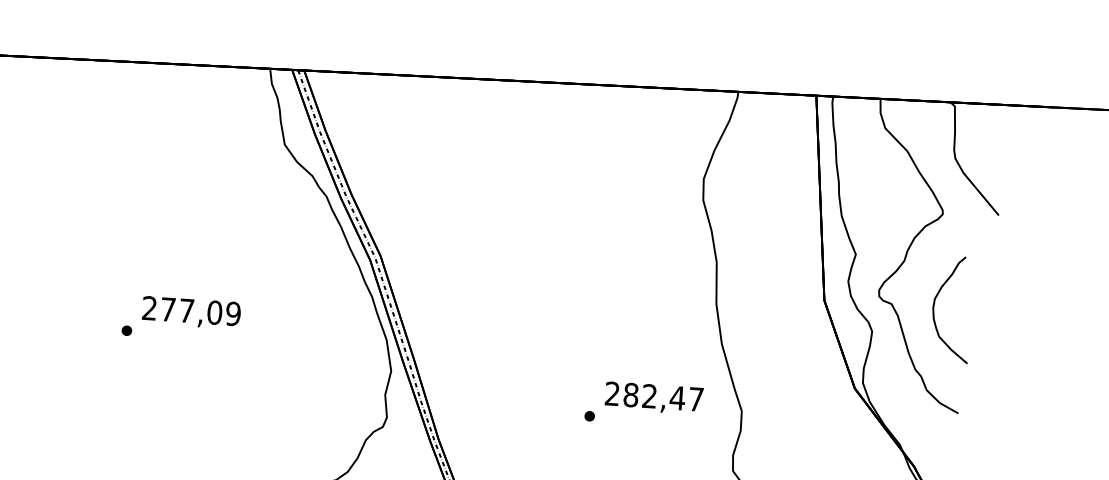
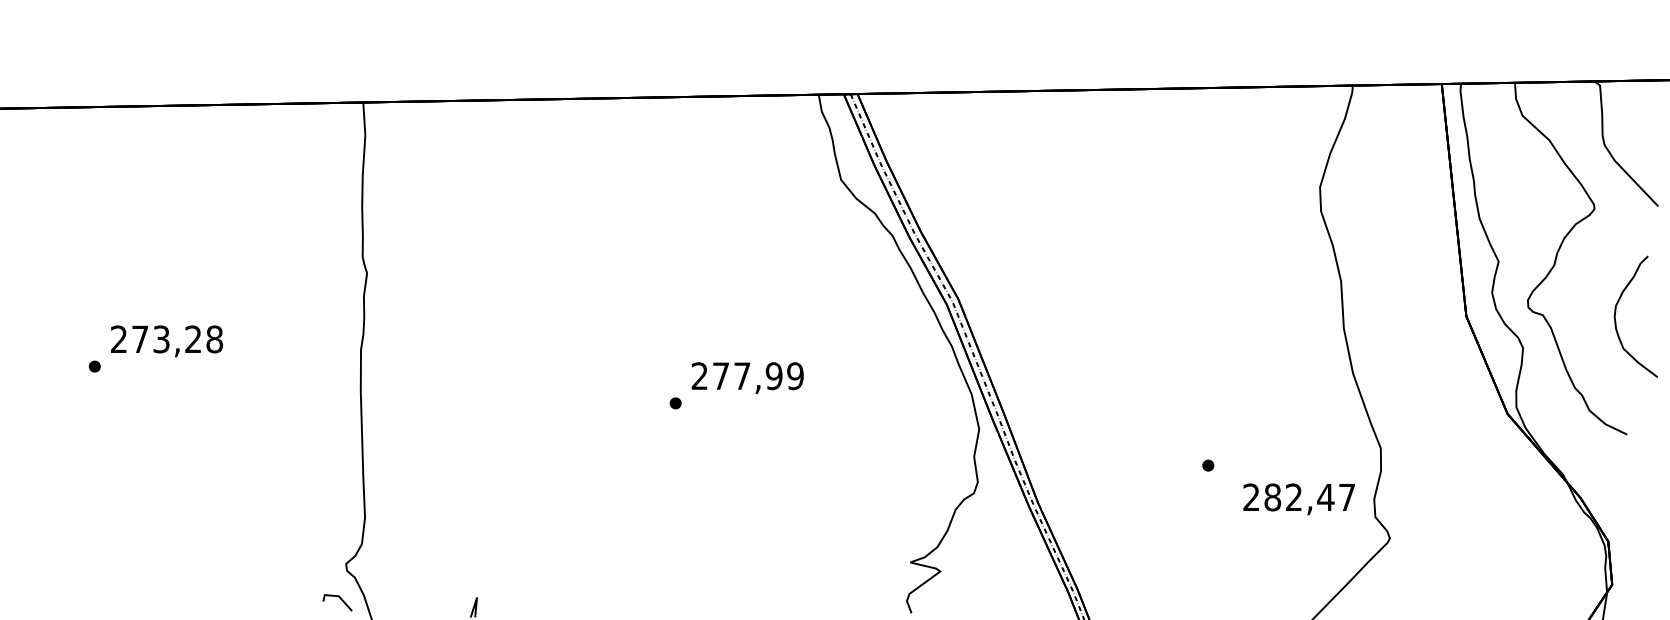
curve: (935, 304) -> (1616, 312), moved
text: (214, 312) -> (773, 376), 277,09 -> 277,99
text: (653, 398) -> (1298, 499), moved

